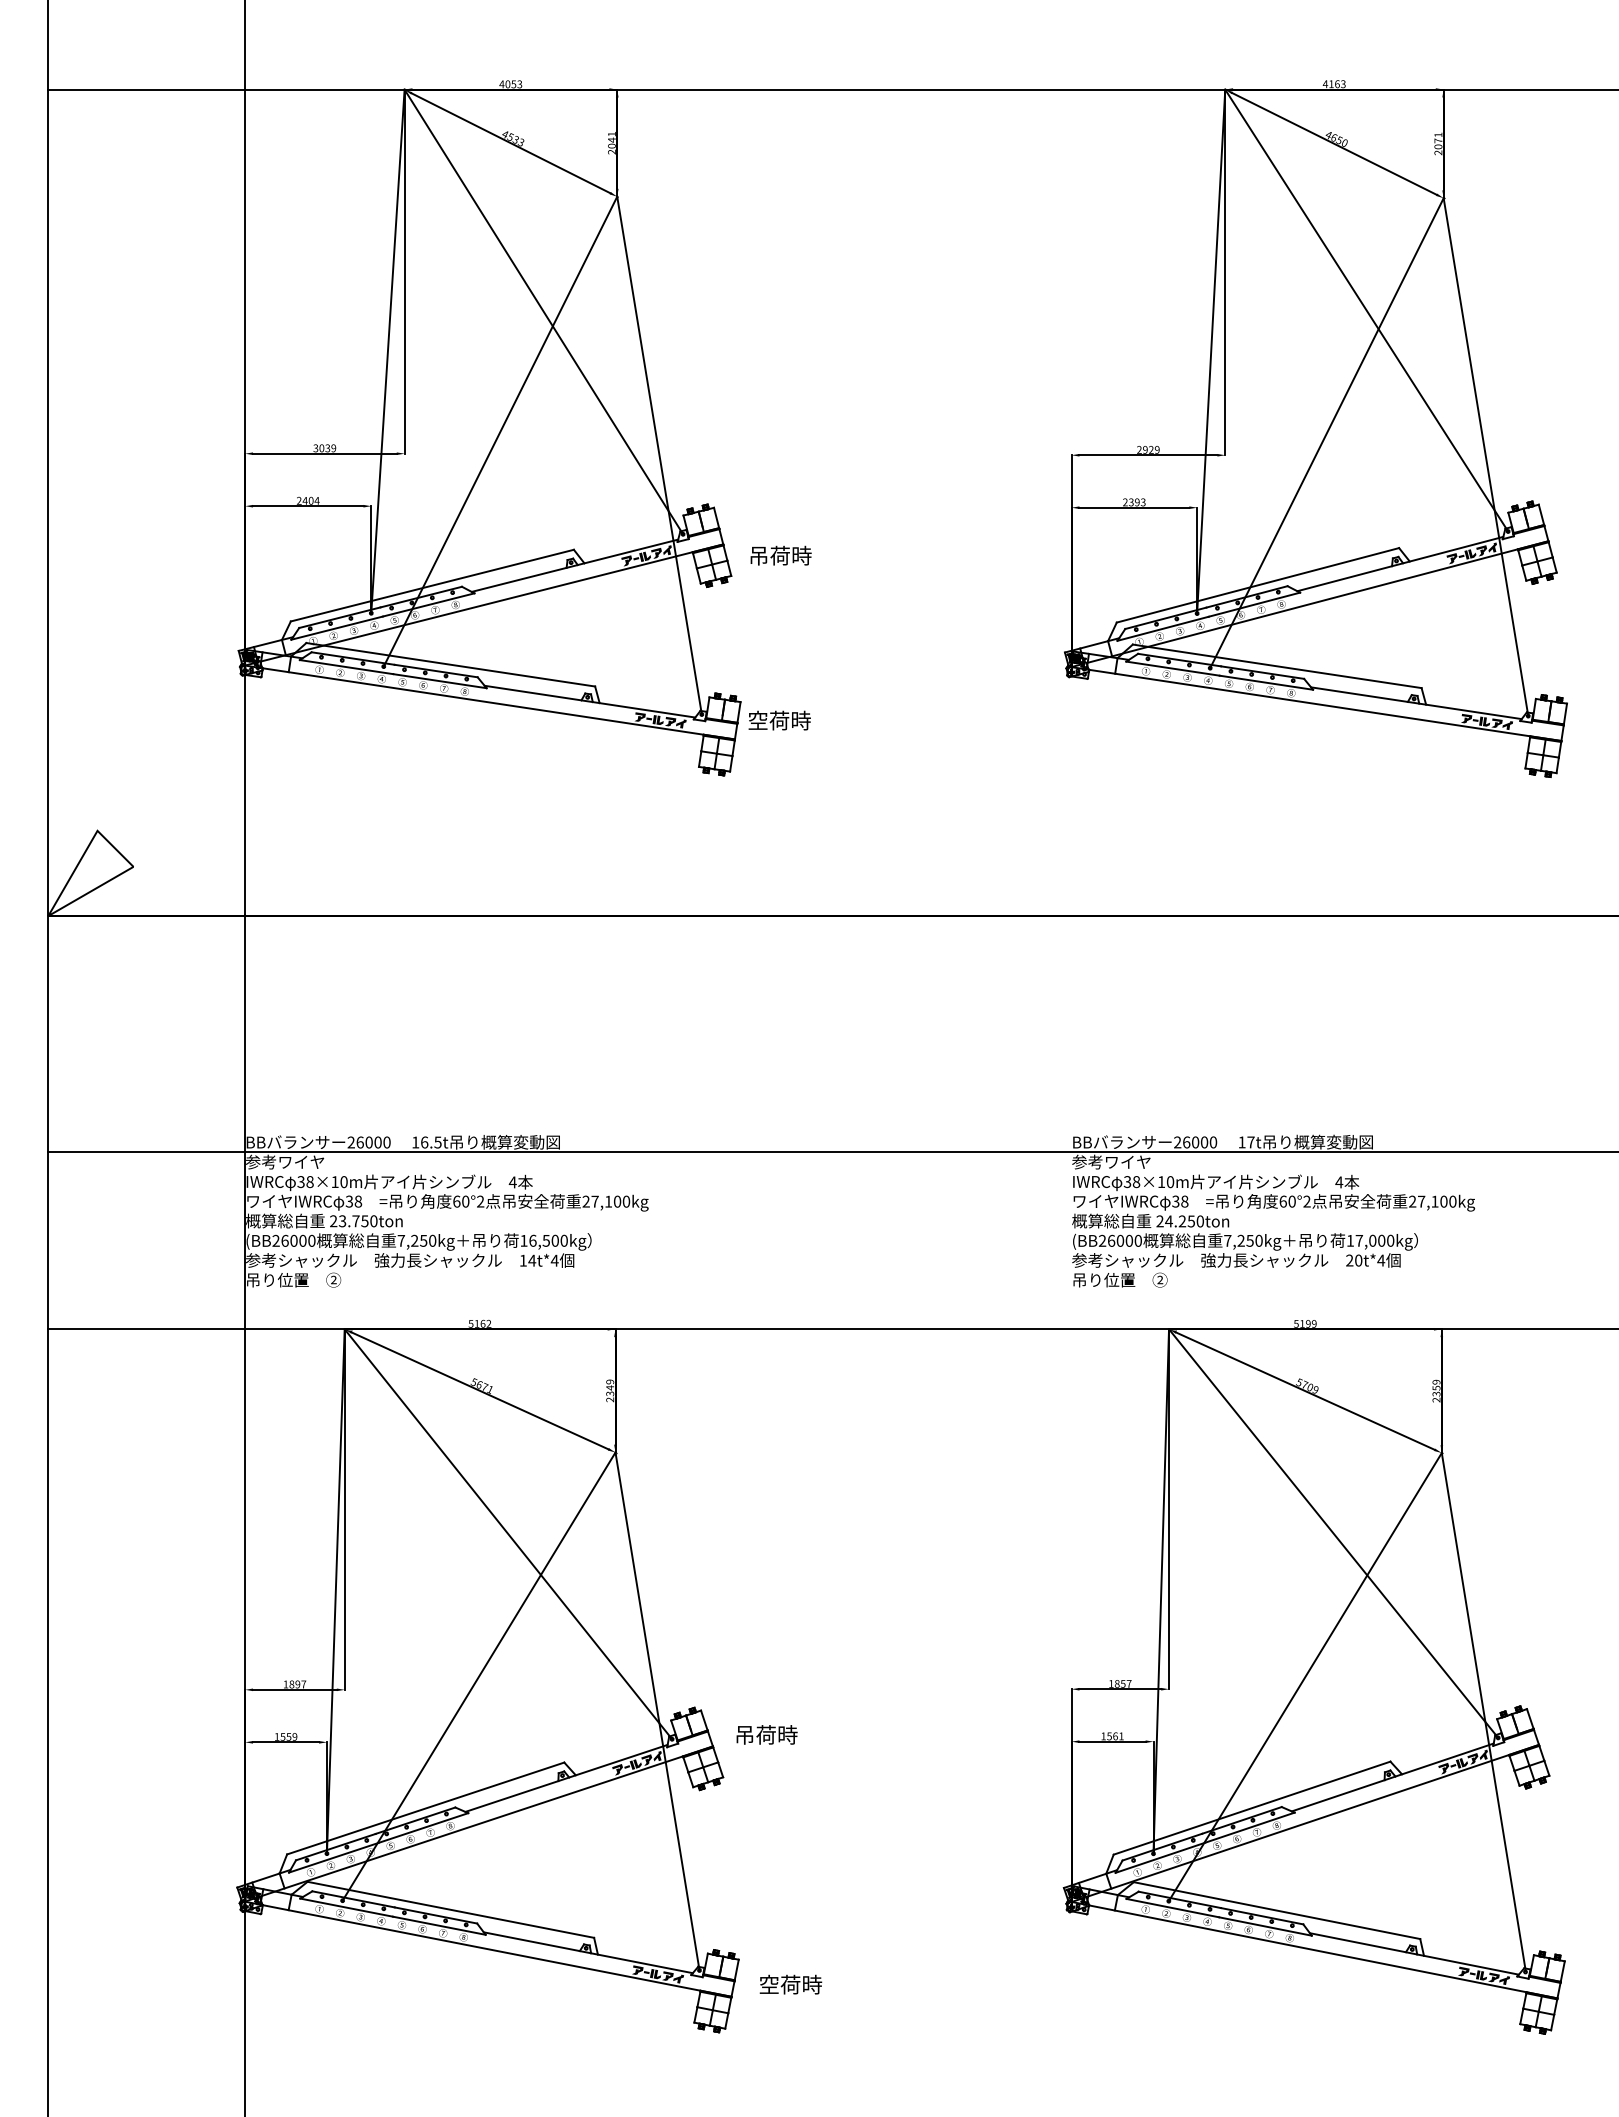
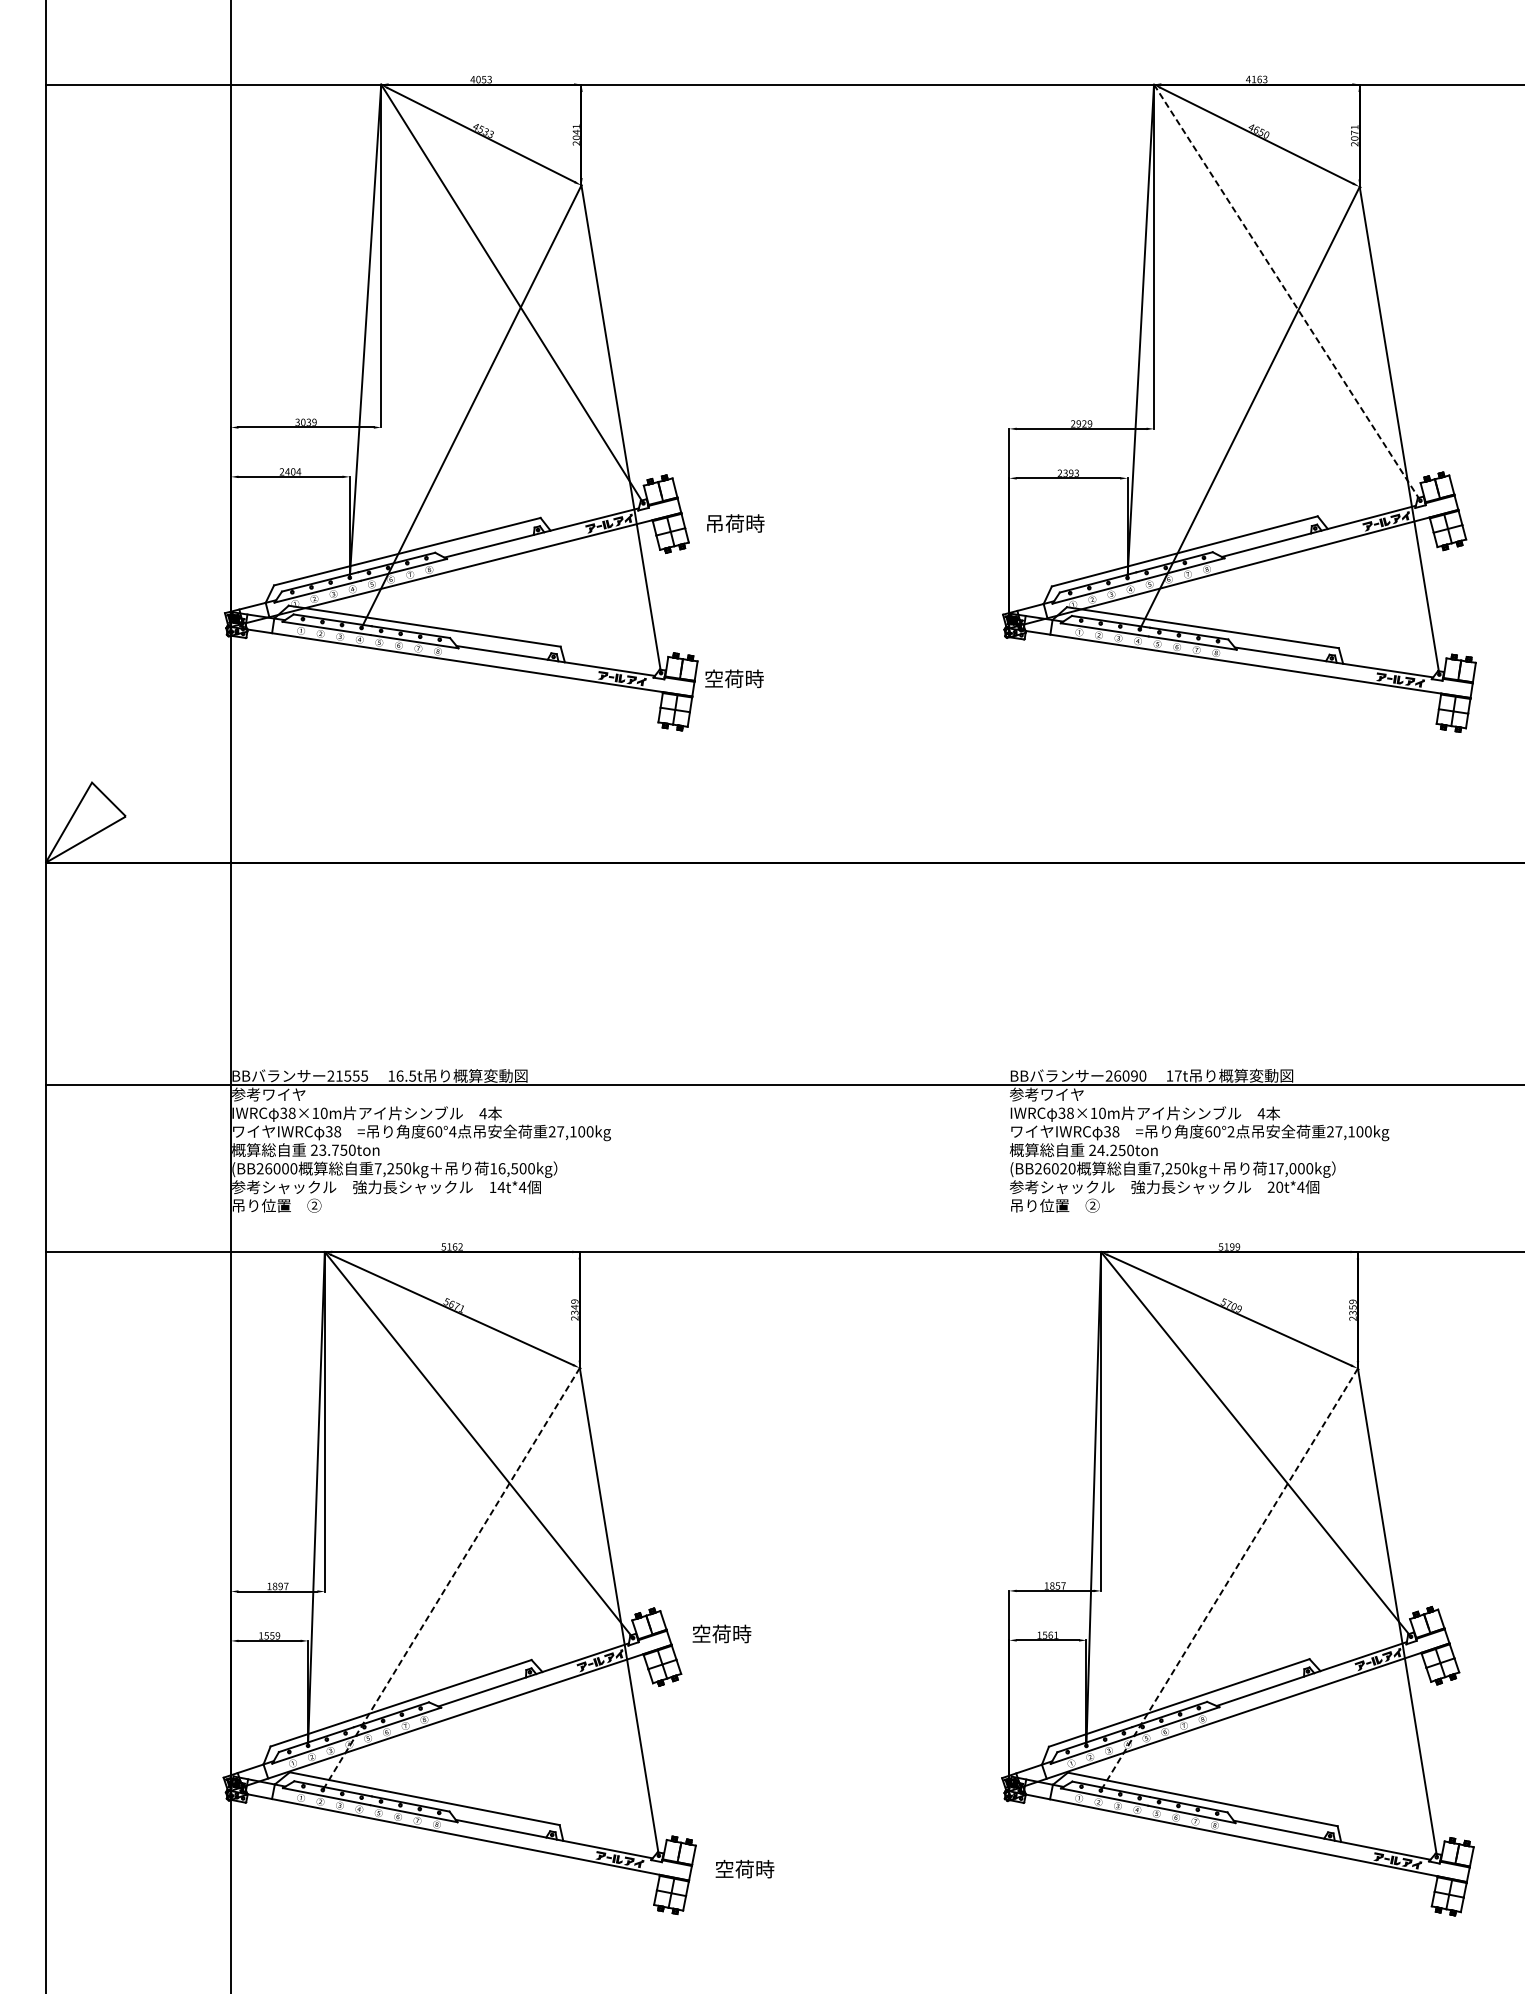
line: (1366, 311) -> (1287, 293), solid -> dashed
text: (373, 1142) -> (351, 1076), 26000 -> 21555
text: (1204, 1142) -> (1134, 1076), 26000 -> 26090
text: (480, 1201) -> (452, 1131), 60°2 -> 60°4
text: (1129, 1240) -> (1063, 1168), (BB26000 -> (BB26020
line: (478, 1677) -> (450, 1579), solid -> dashed
line: (1305, 1677) -> (1229, 1579), solid -> dashed
text: (744, 1734) -> (701, 1633), 吊荷時 -> 空荷時

